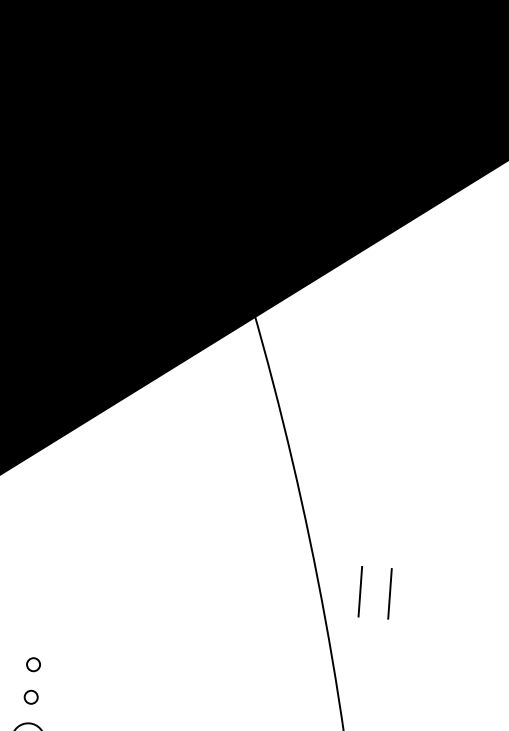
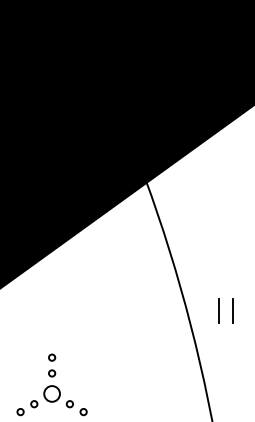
part: (374, 591) -> (225, 310), moved

